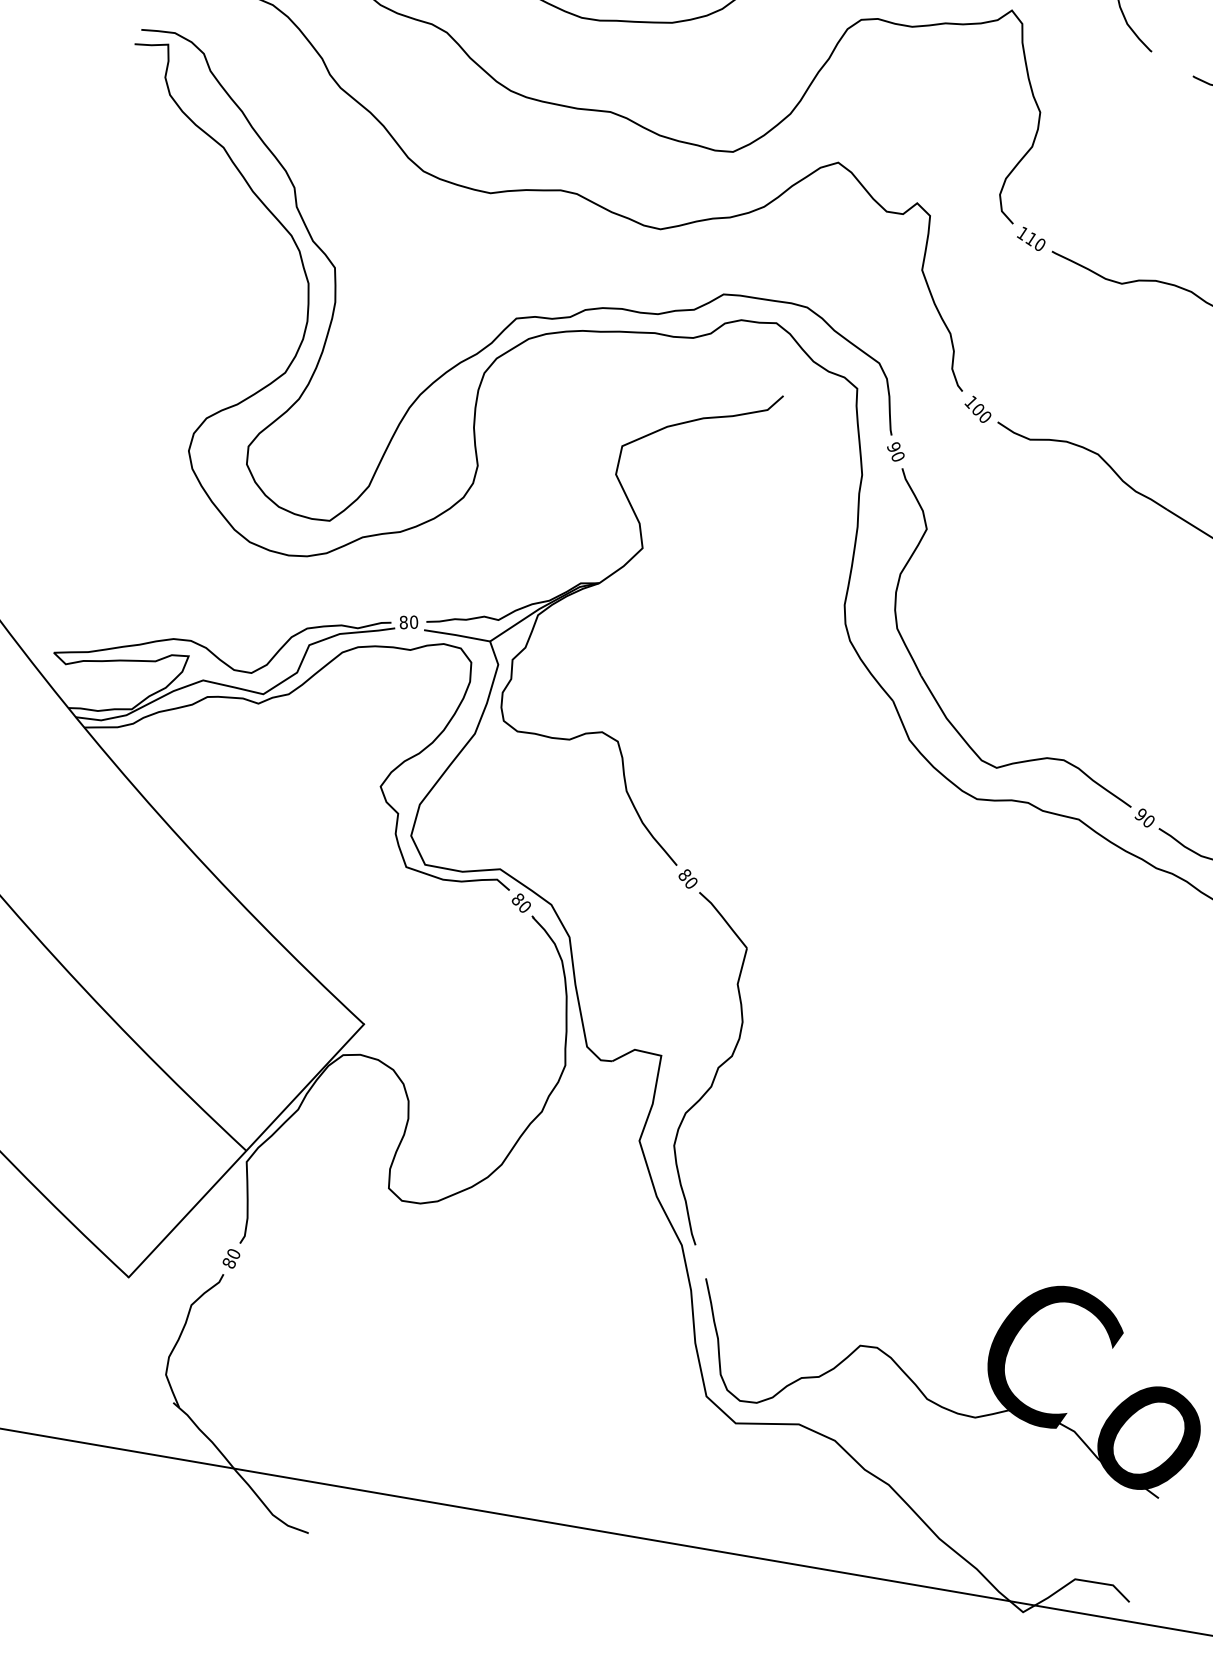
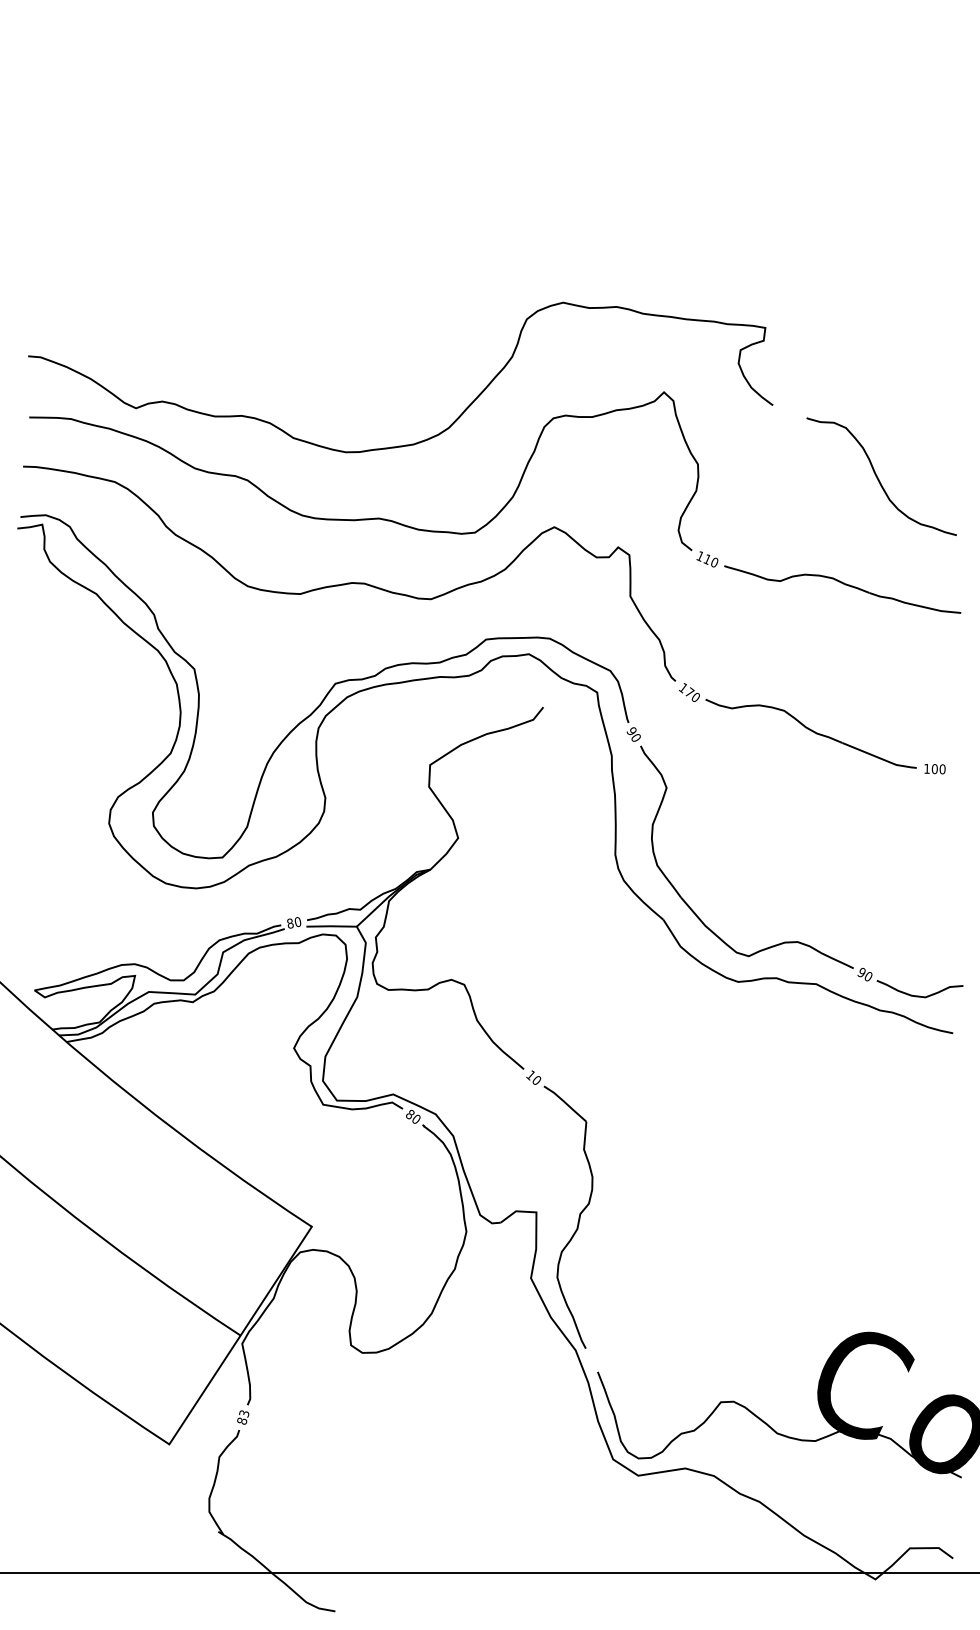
text: (978, 409) -> (689, 692), 100 -> 170
text: (684, 875) -> (530, 1075), 80 -> 10
text: (232, 1253) -> (243, 1413), 80 -> 83

